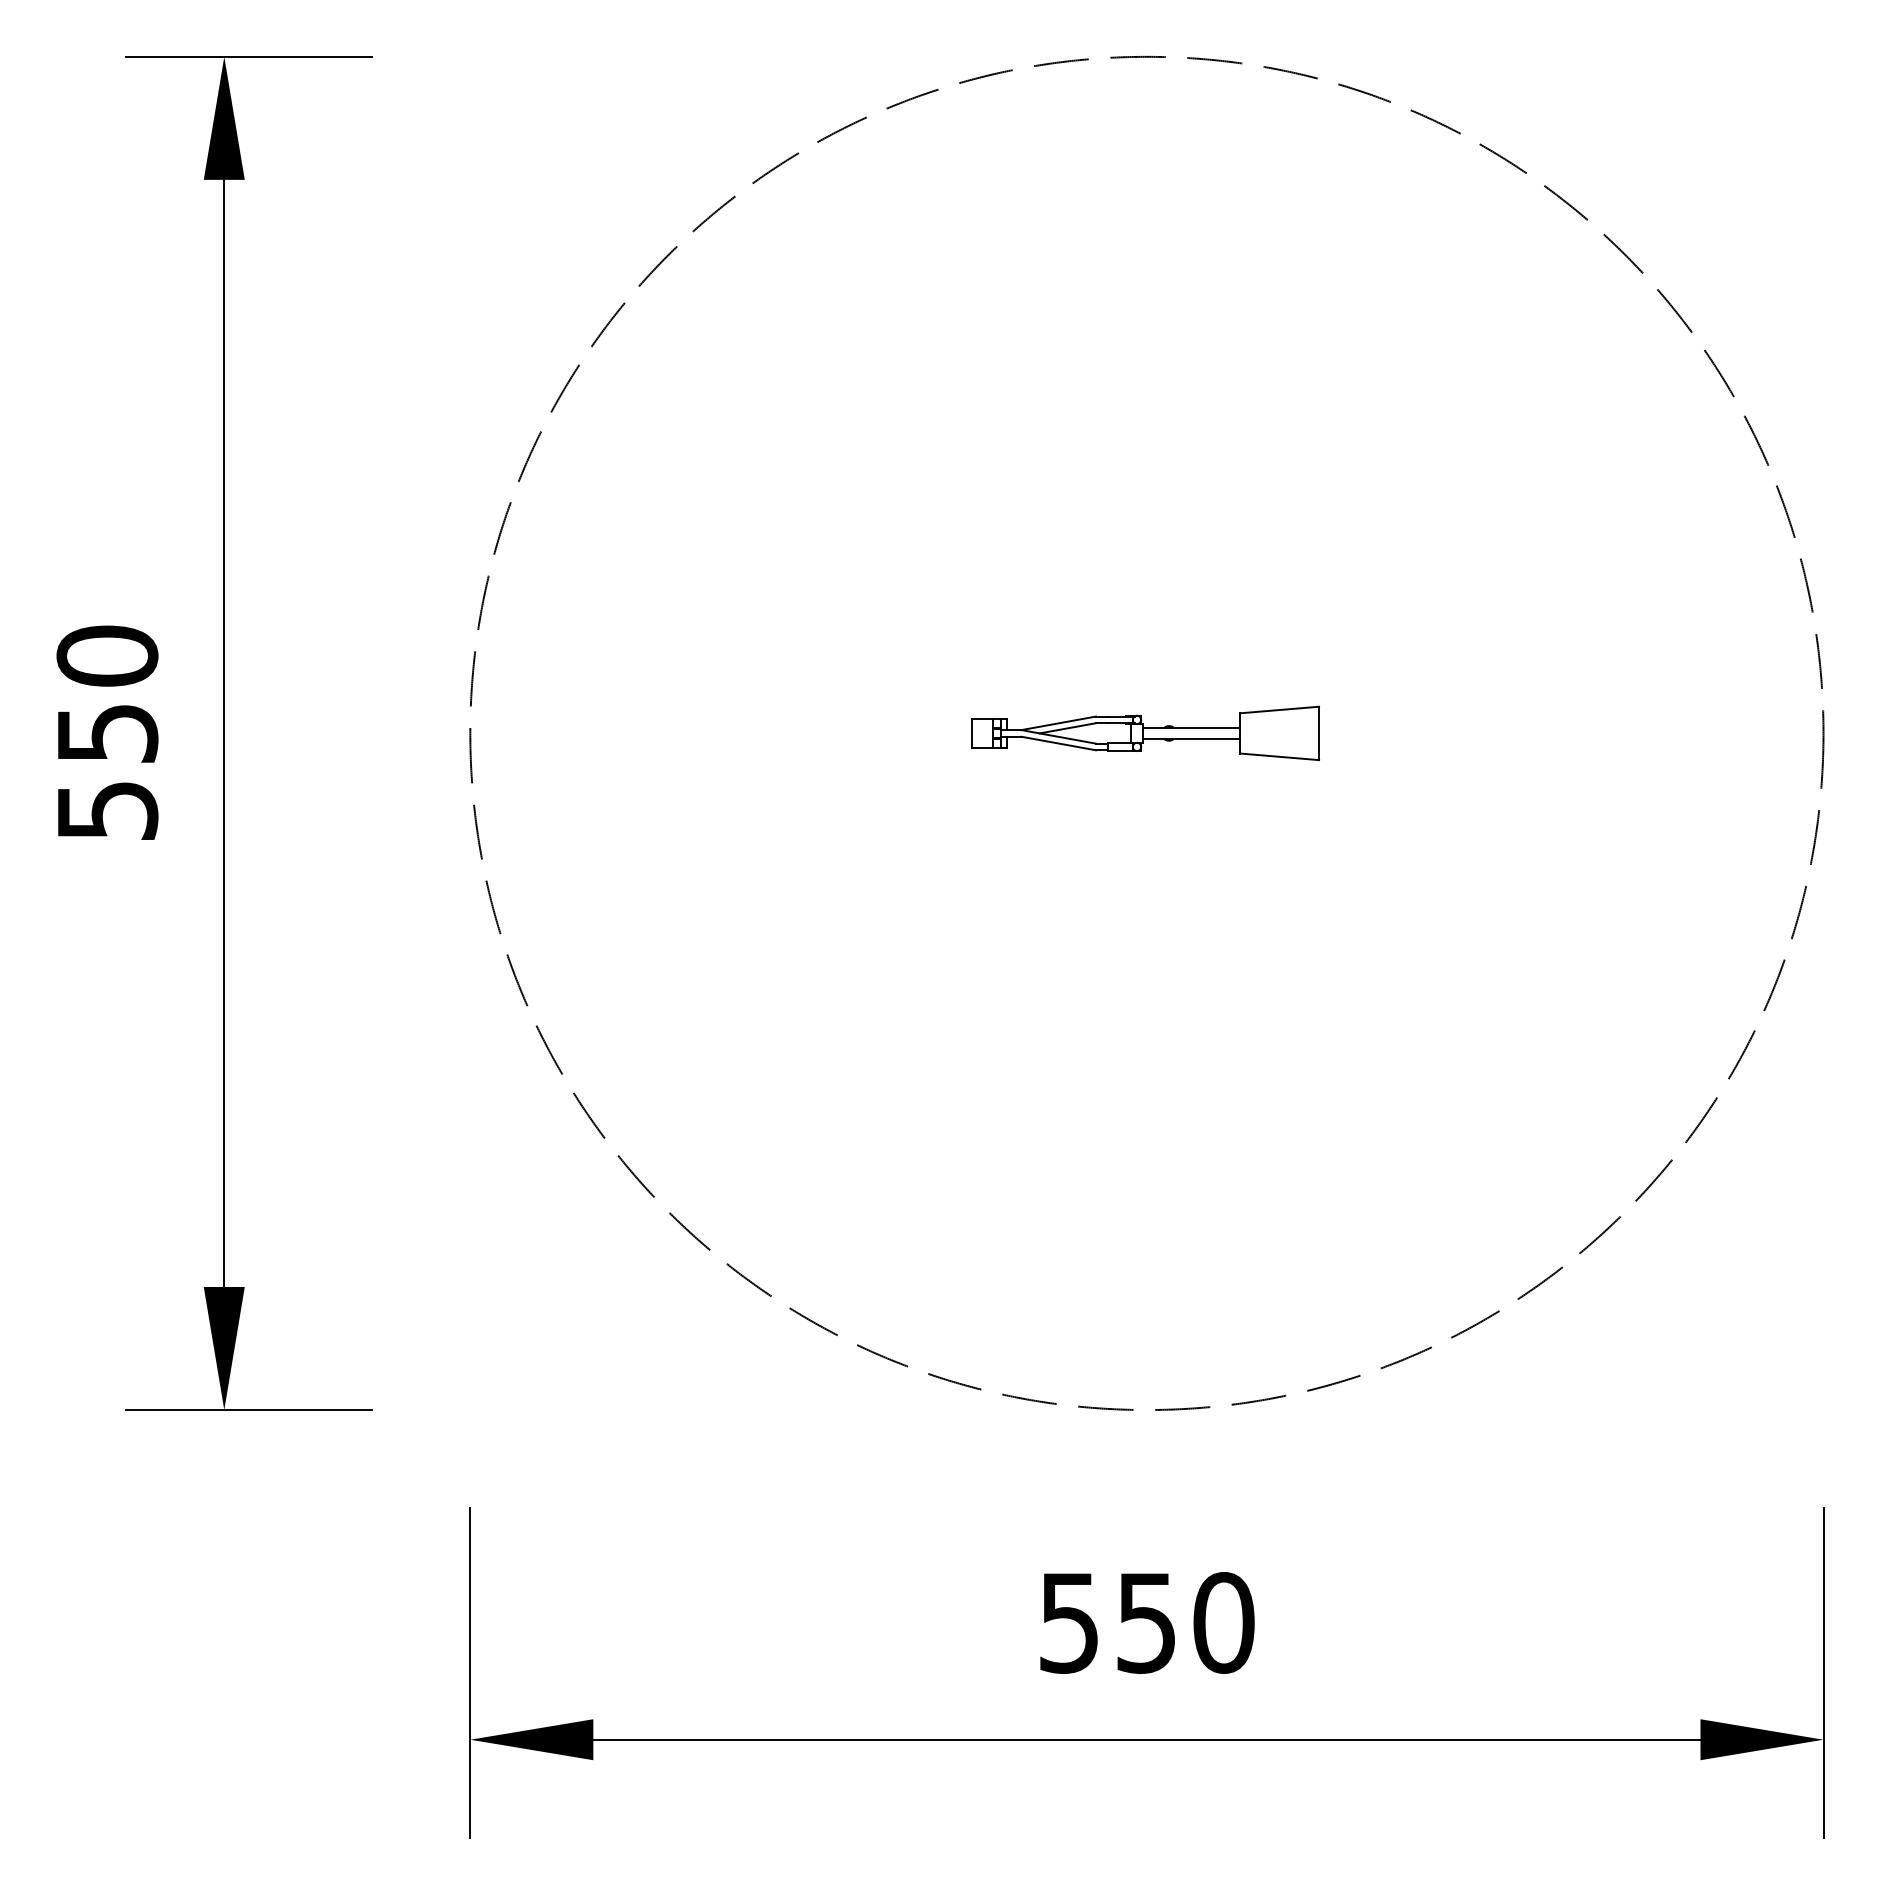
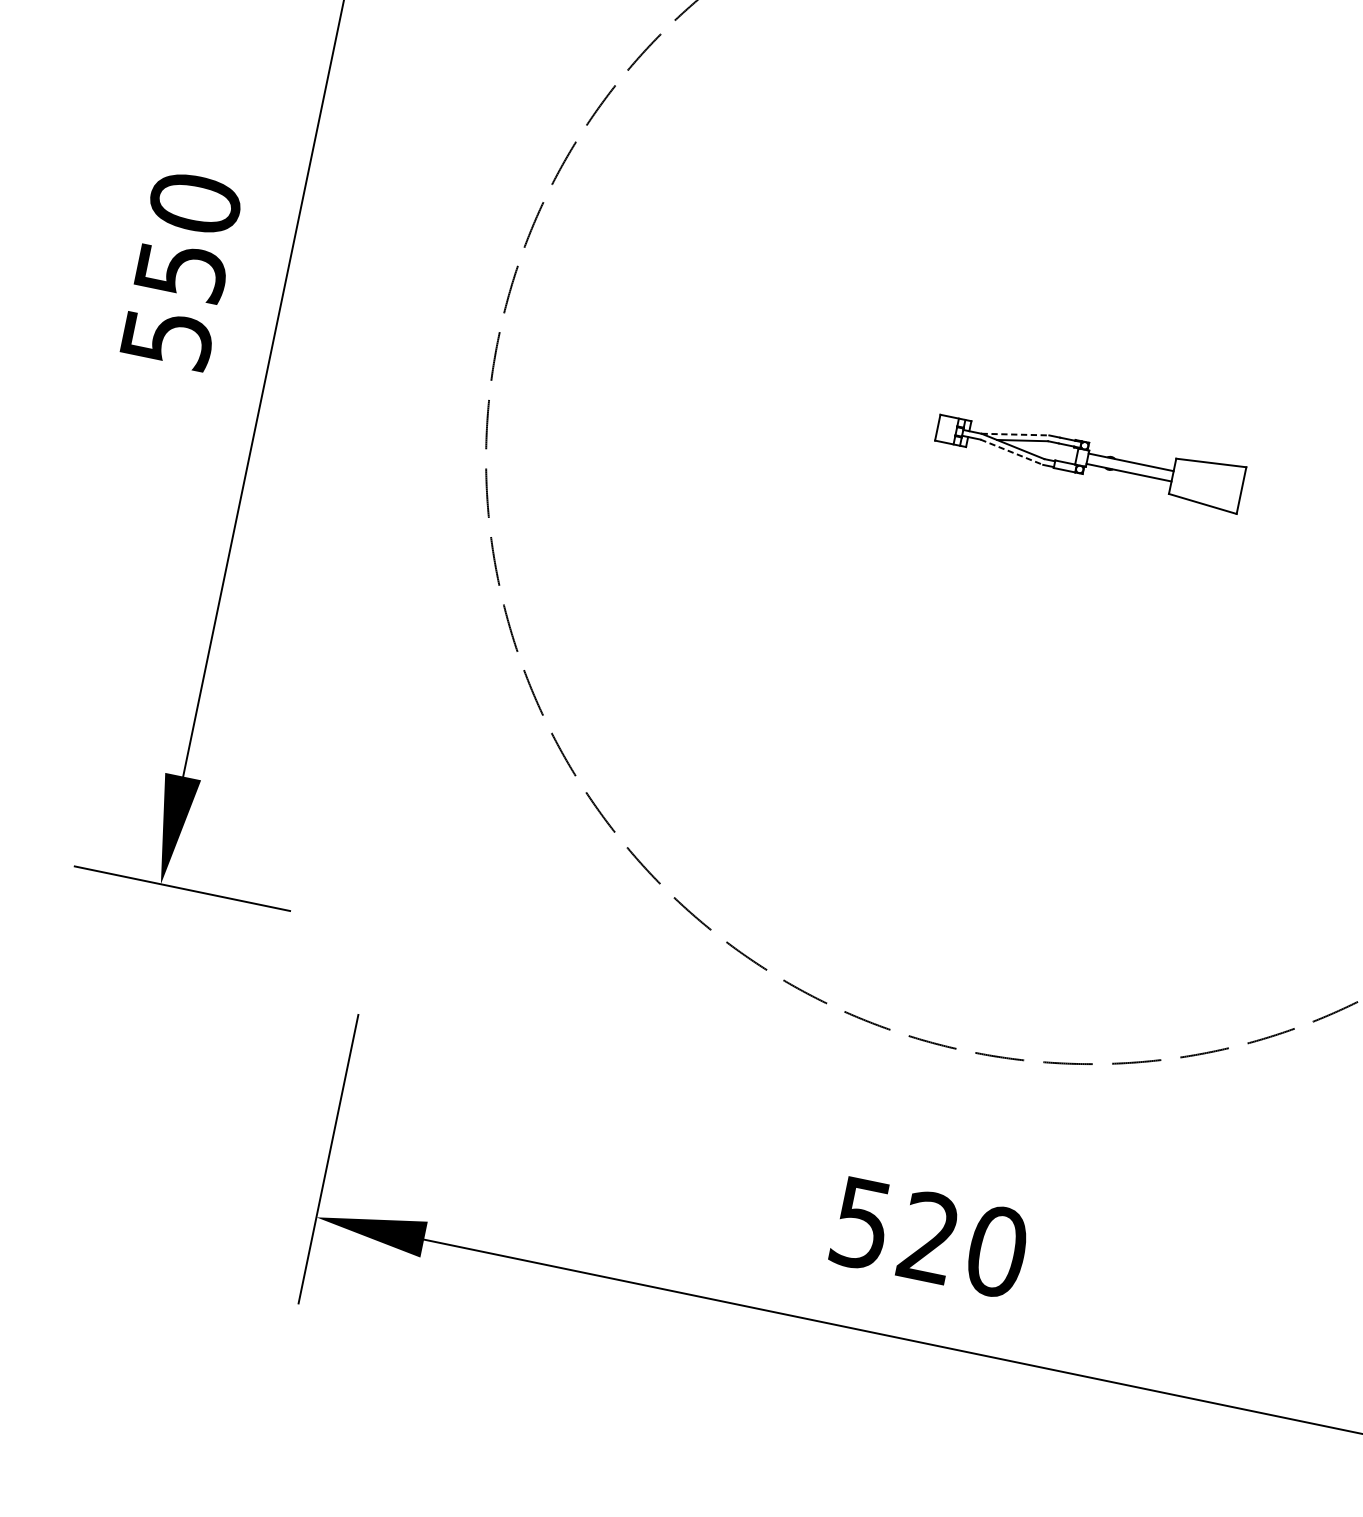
line: (1058, 723) -> (1015, 434), solid -> dashed
line: (1058, 743) -> (1011, 452), solid -> dashed
text: (1145, 1622) -> (928, 1237), 550 -> 520

